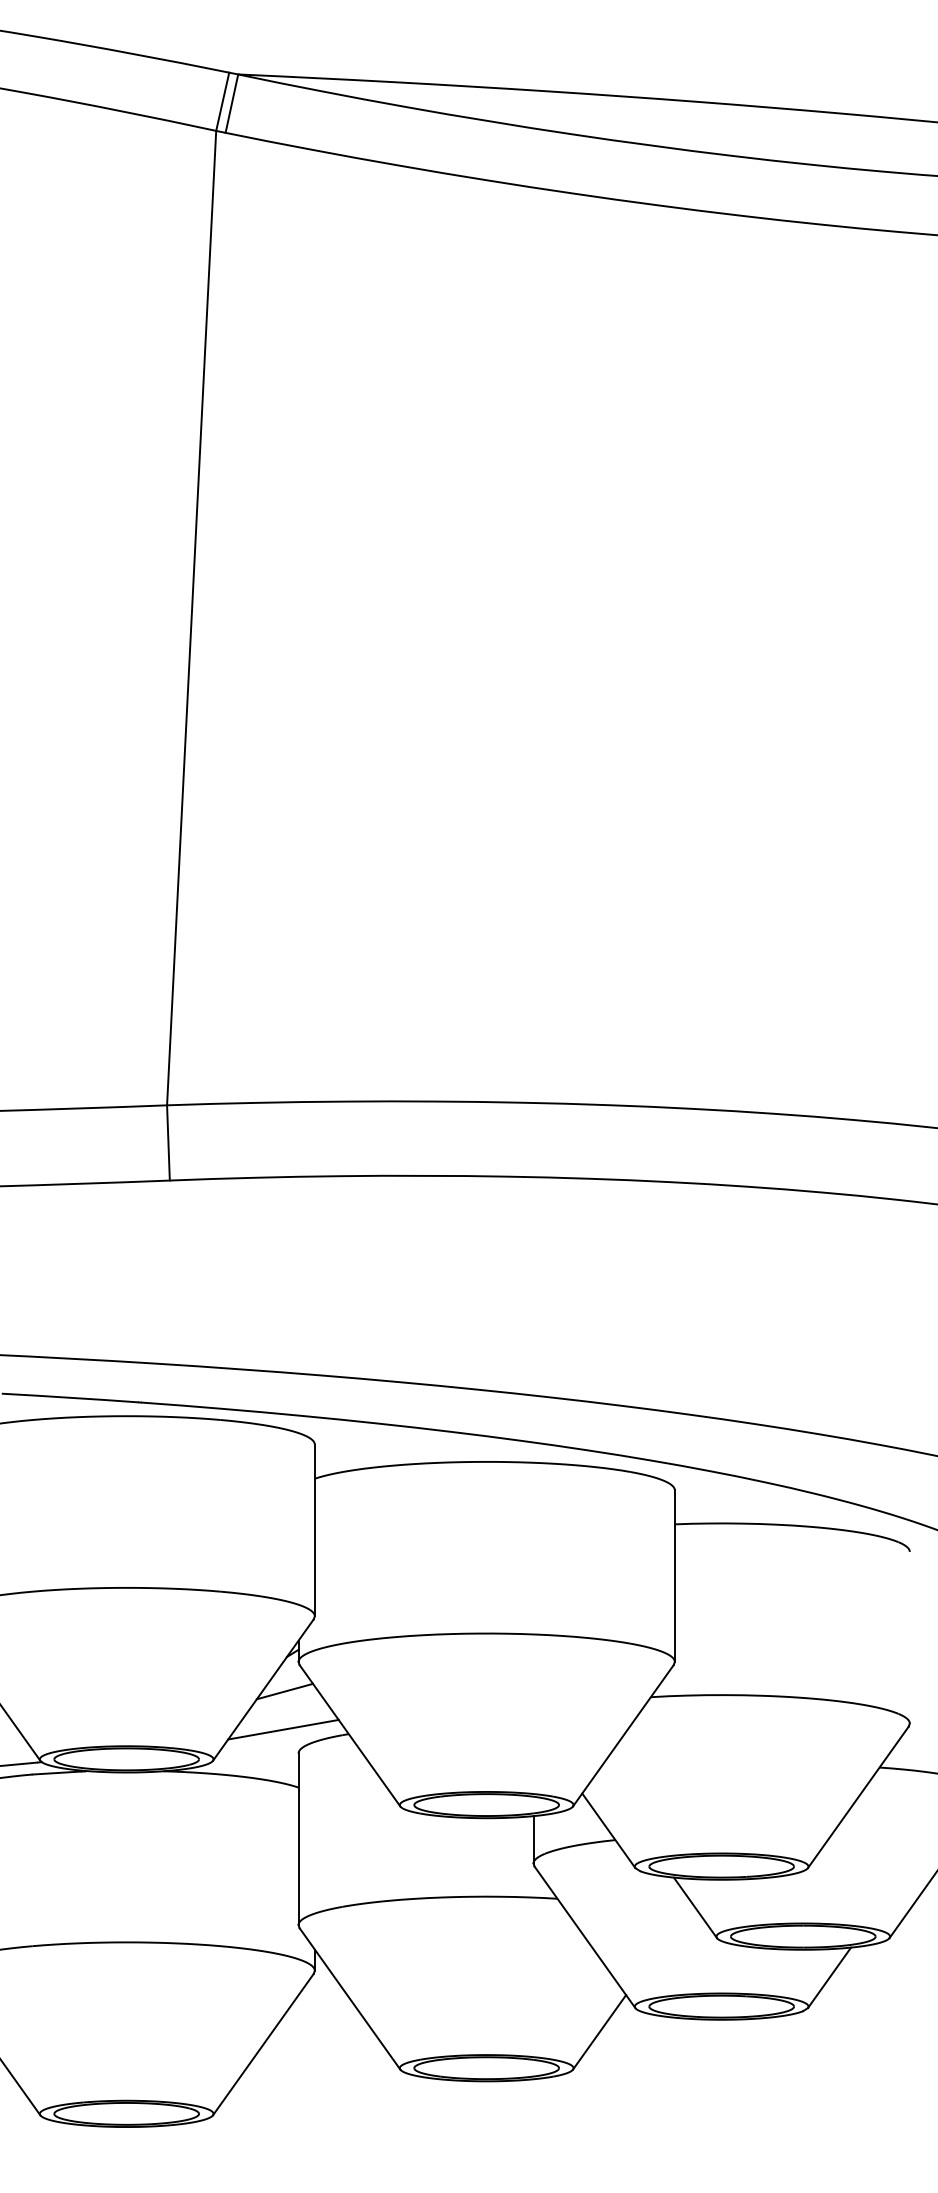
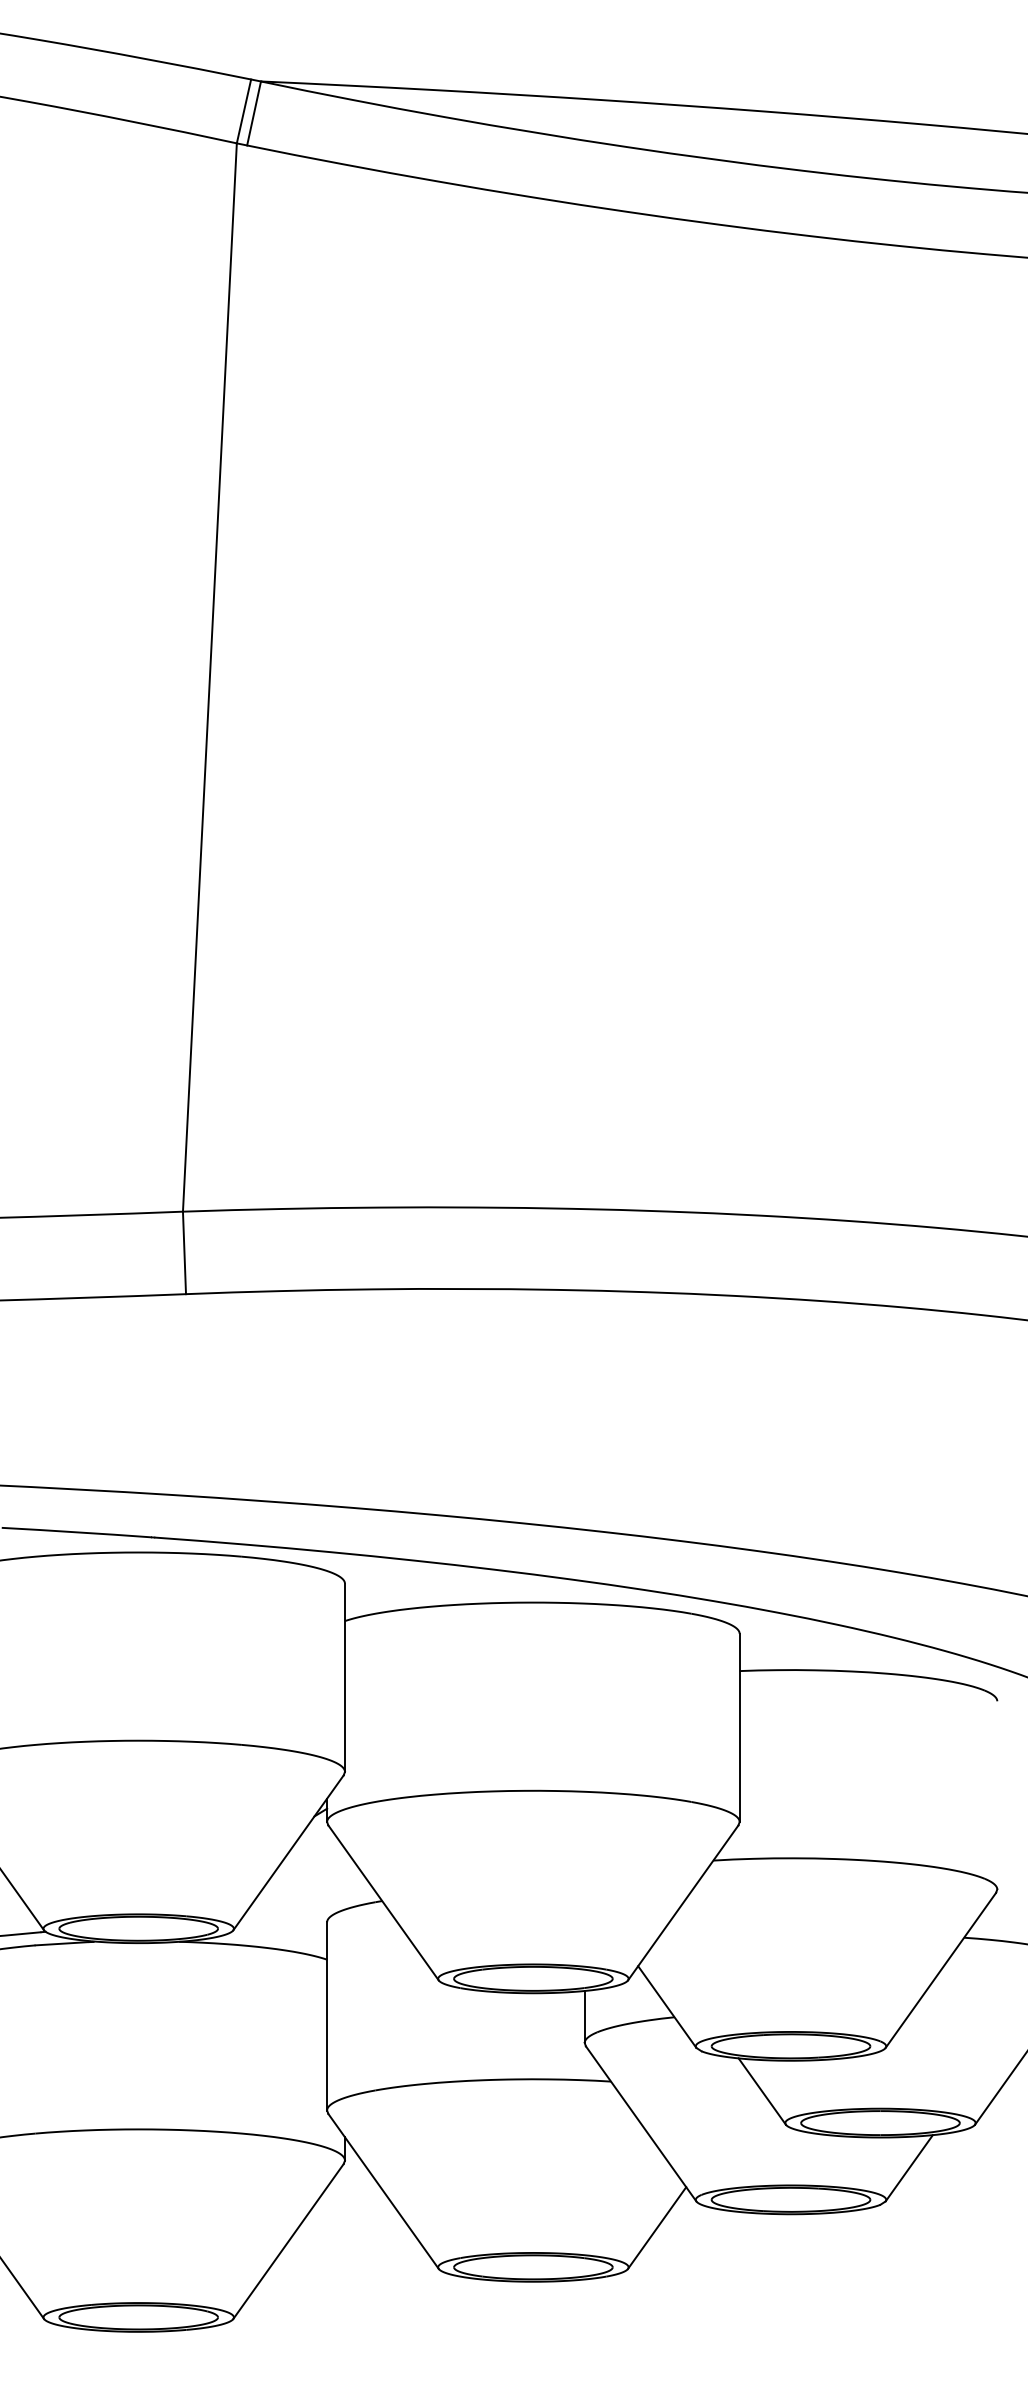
line: (285, 1690) -> (312, 1853), removed
line: (283, 1729) -> (310, 1895), removed

